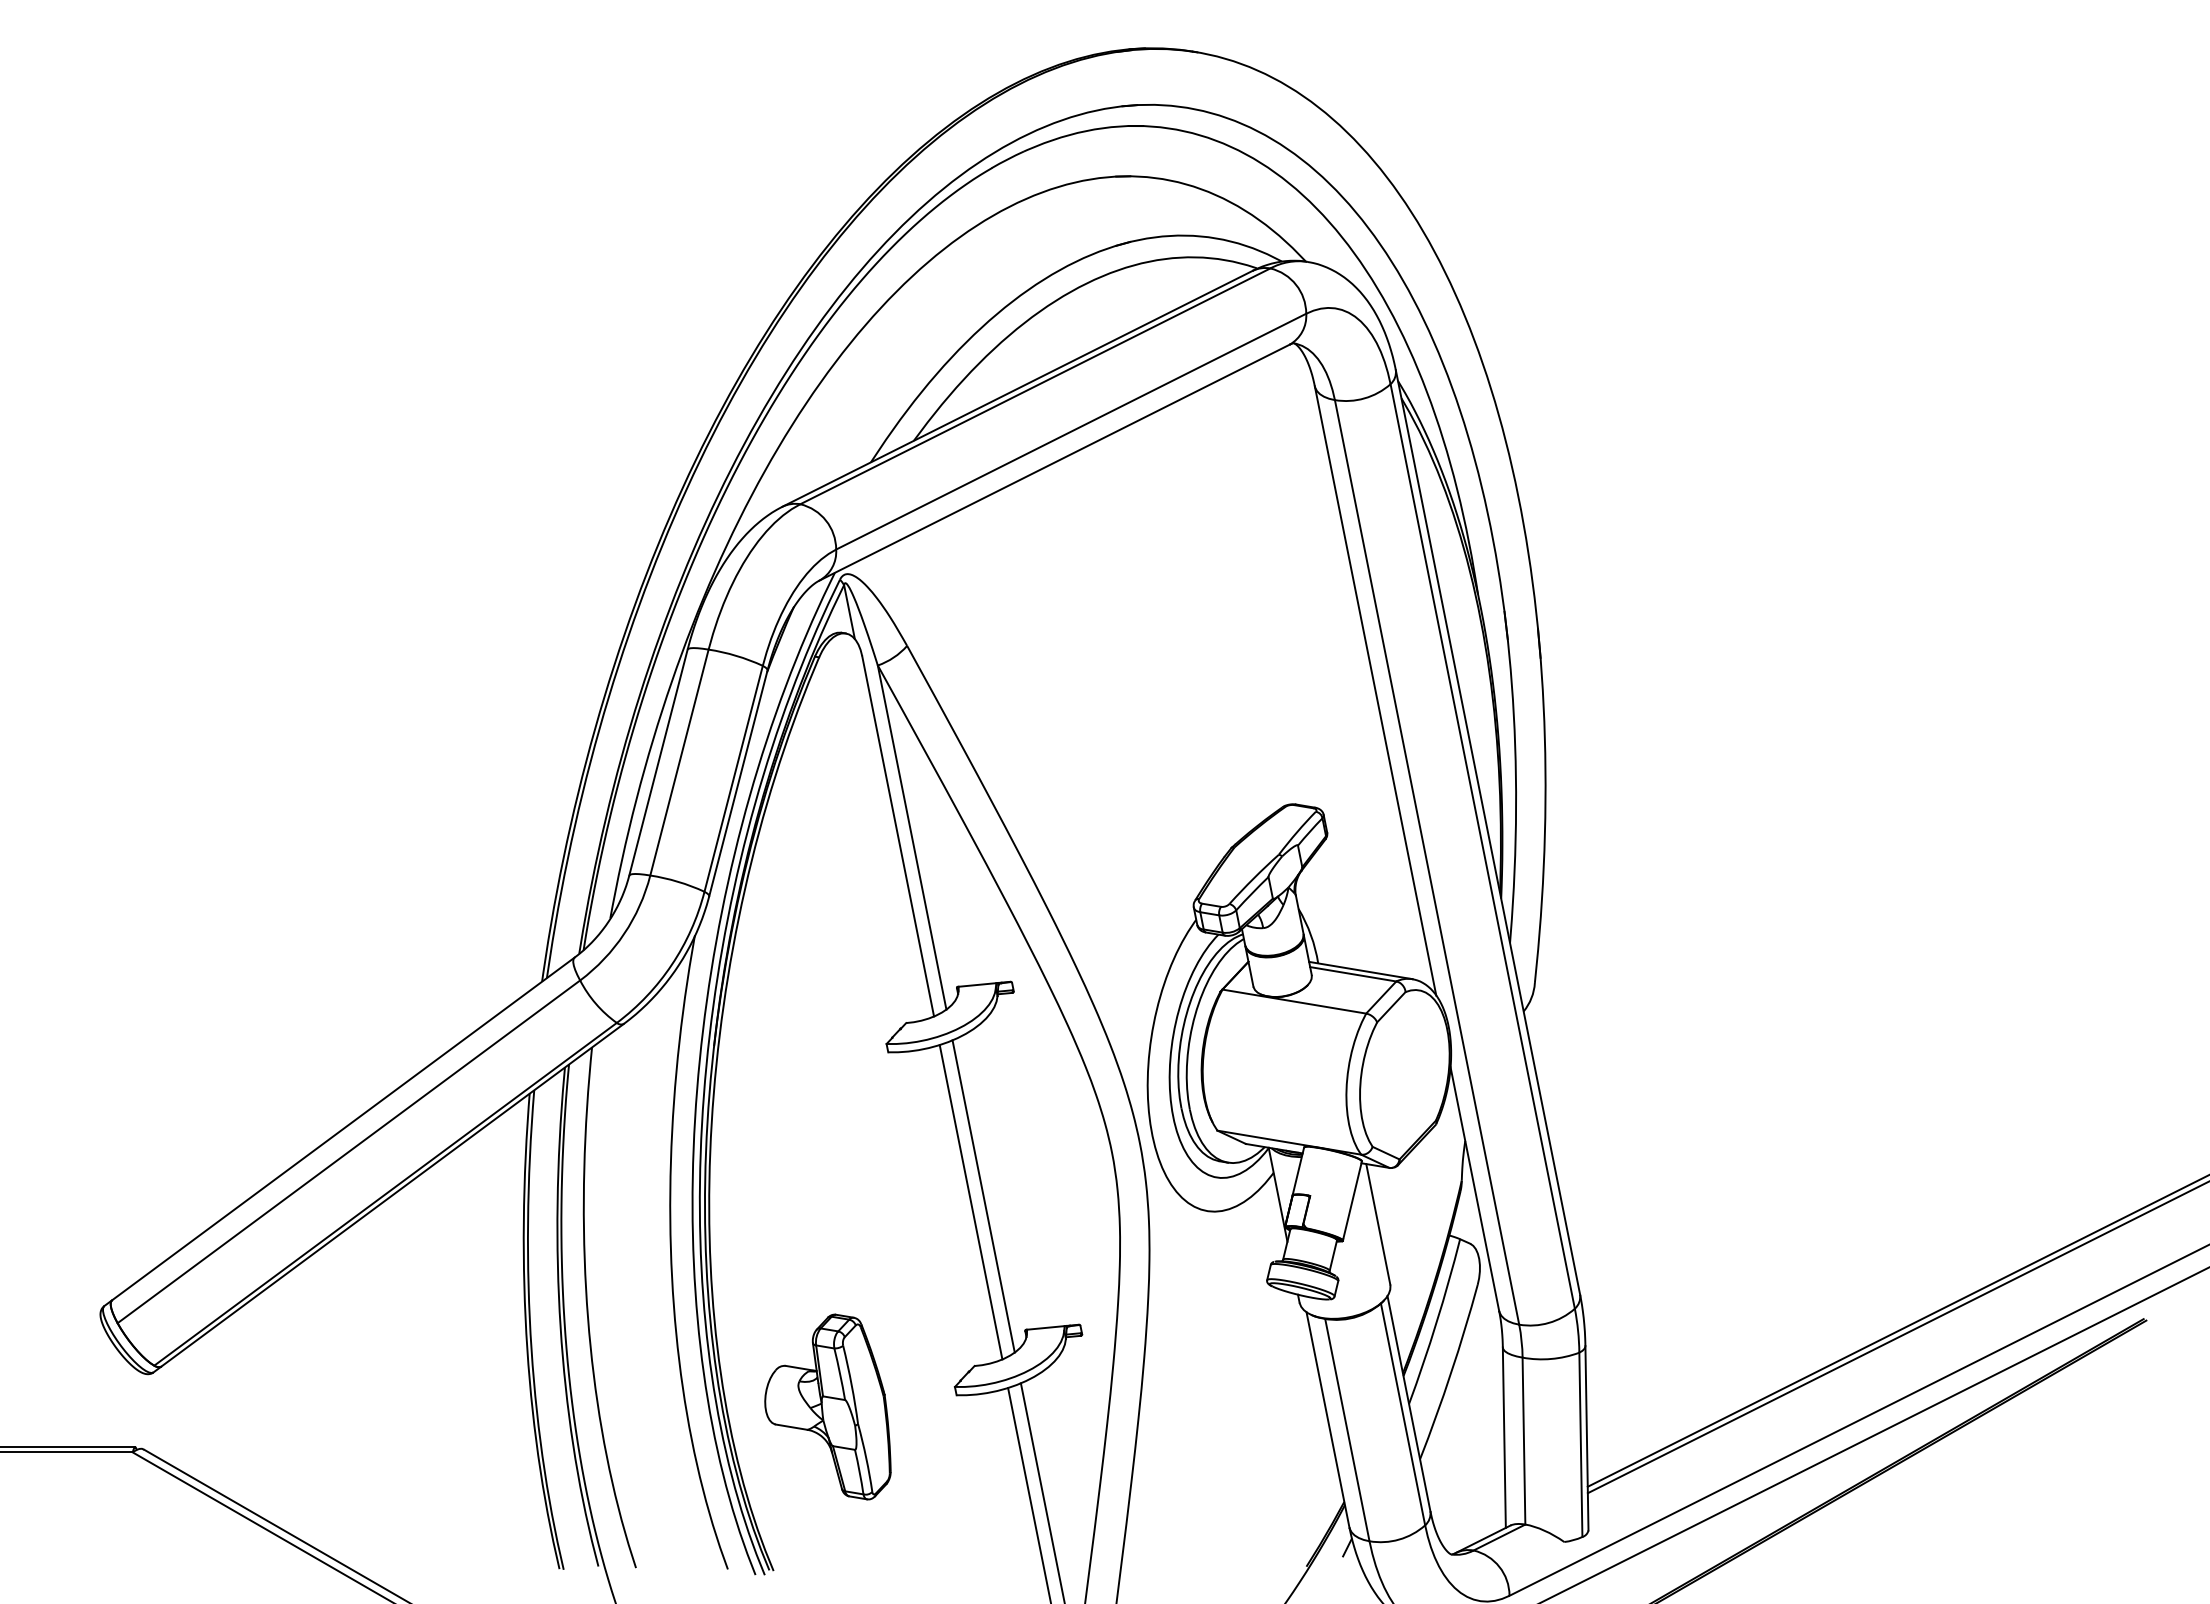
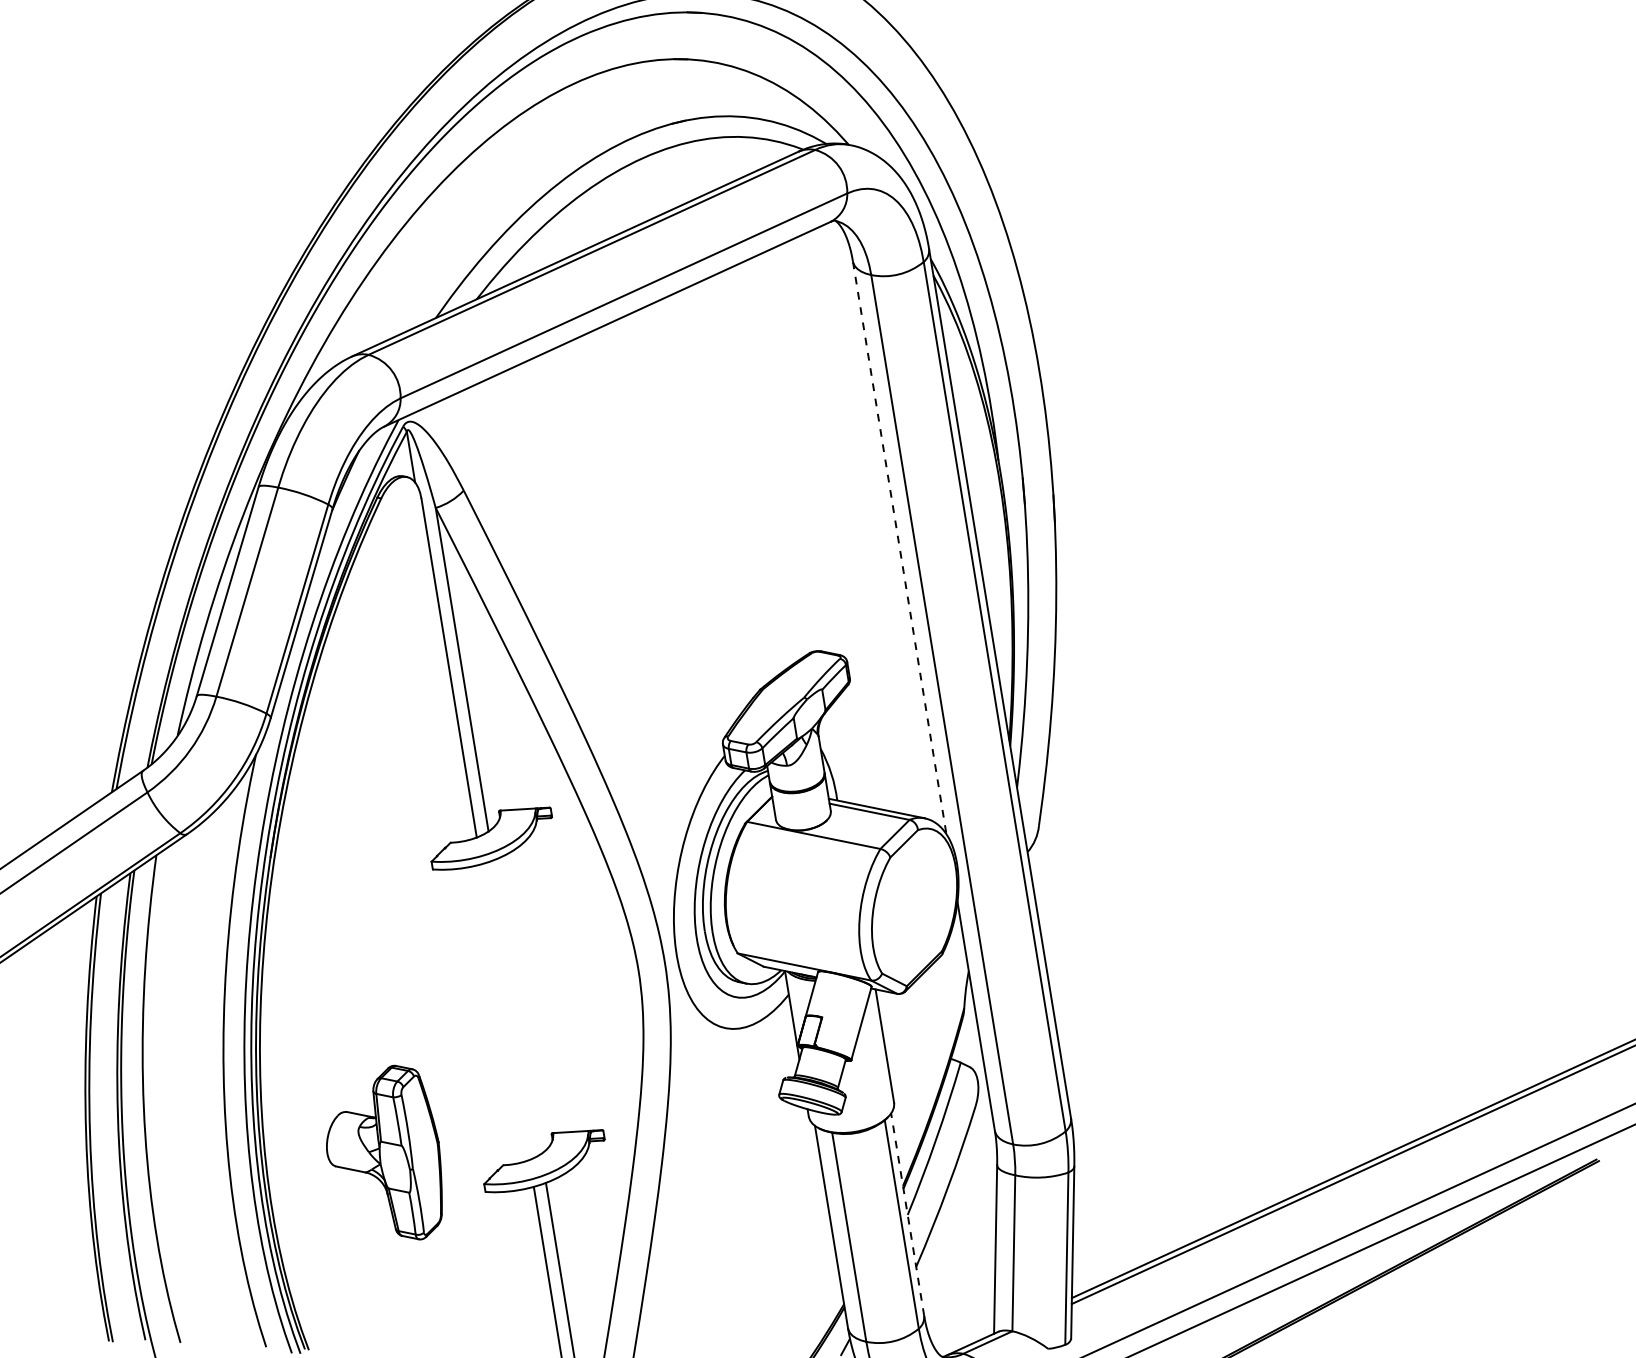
line: (1375, 691) -> (899, 548), solid -> dashed
line: (983, 1196) -> (517, 1007), removed
line: (970, 1202) -> (504, 1012), removed
line: (1409, 1403) -> (908, 1214), solid -> dashed
part: (827, 1406) -> (384, 1151), moved

